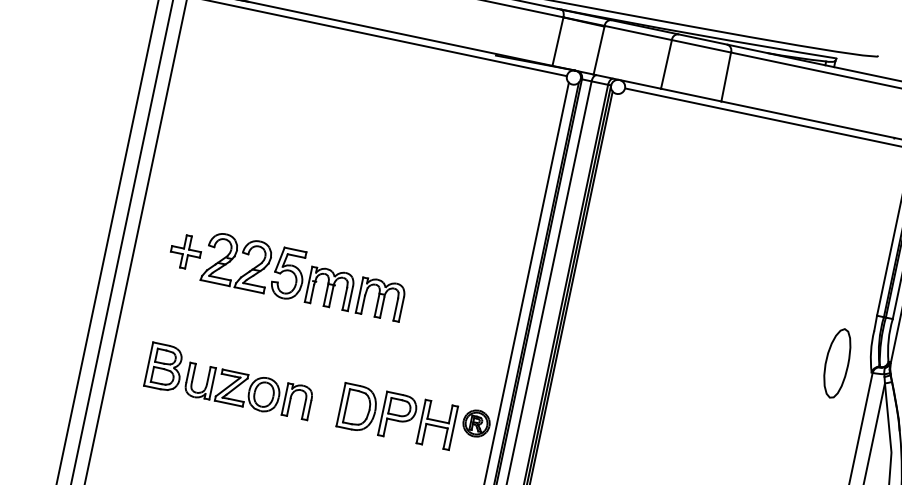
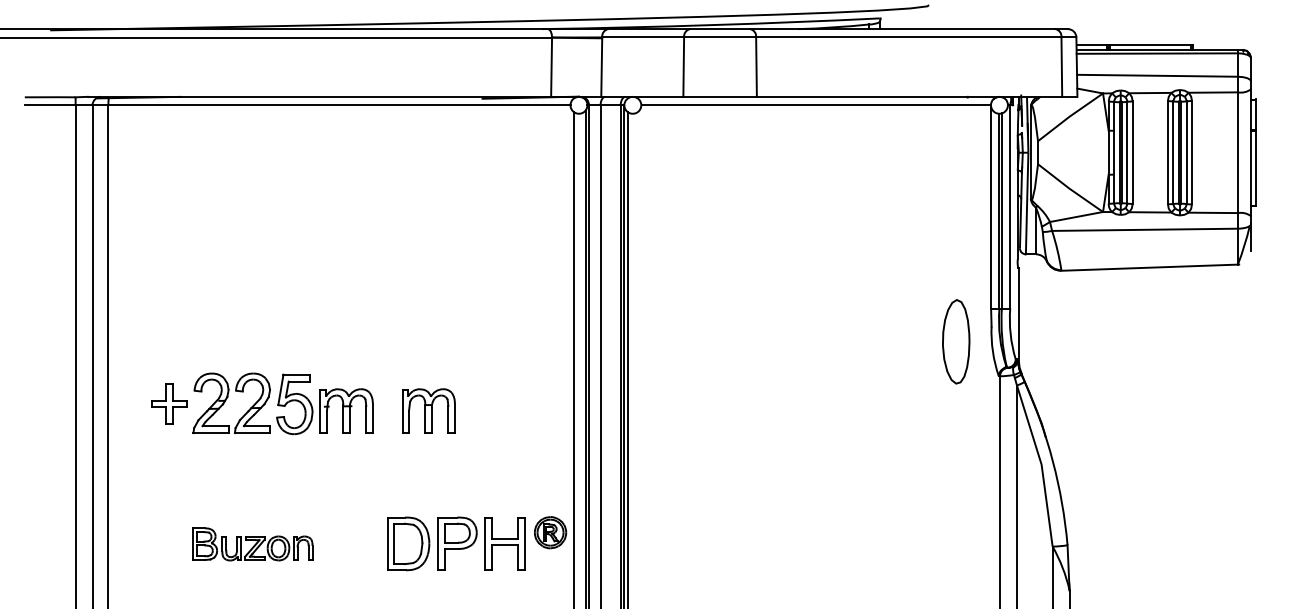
part: (381, 298) -> (428, 410), moved
part: (837, 363) -> (956, 341), moved
part: (229, 381) -> (252, 544), size x0.6

